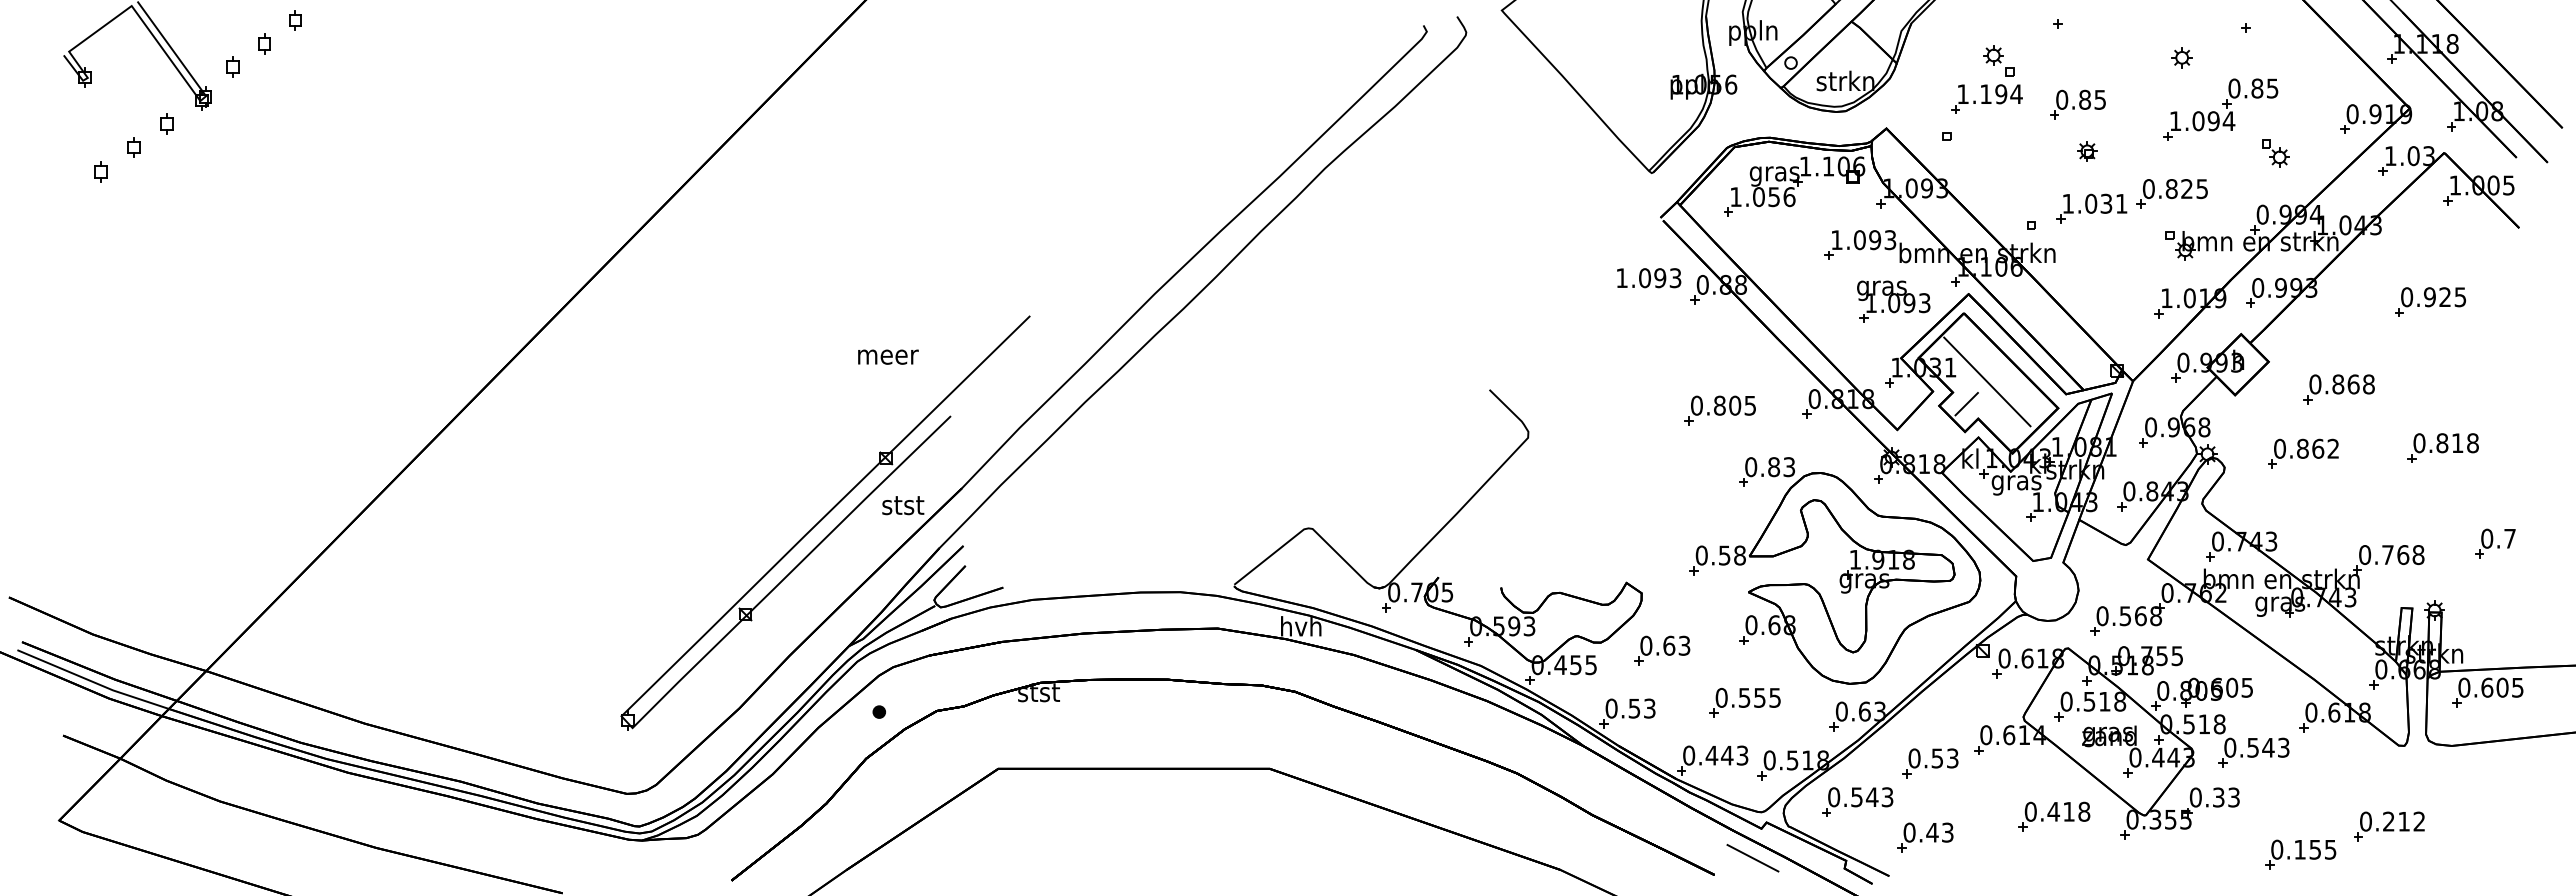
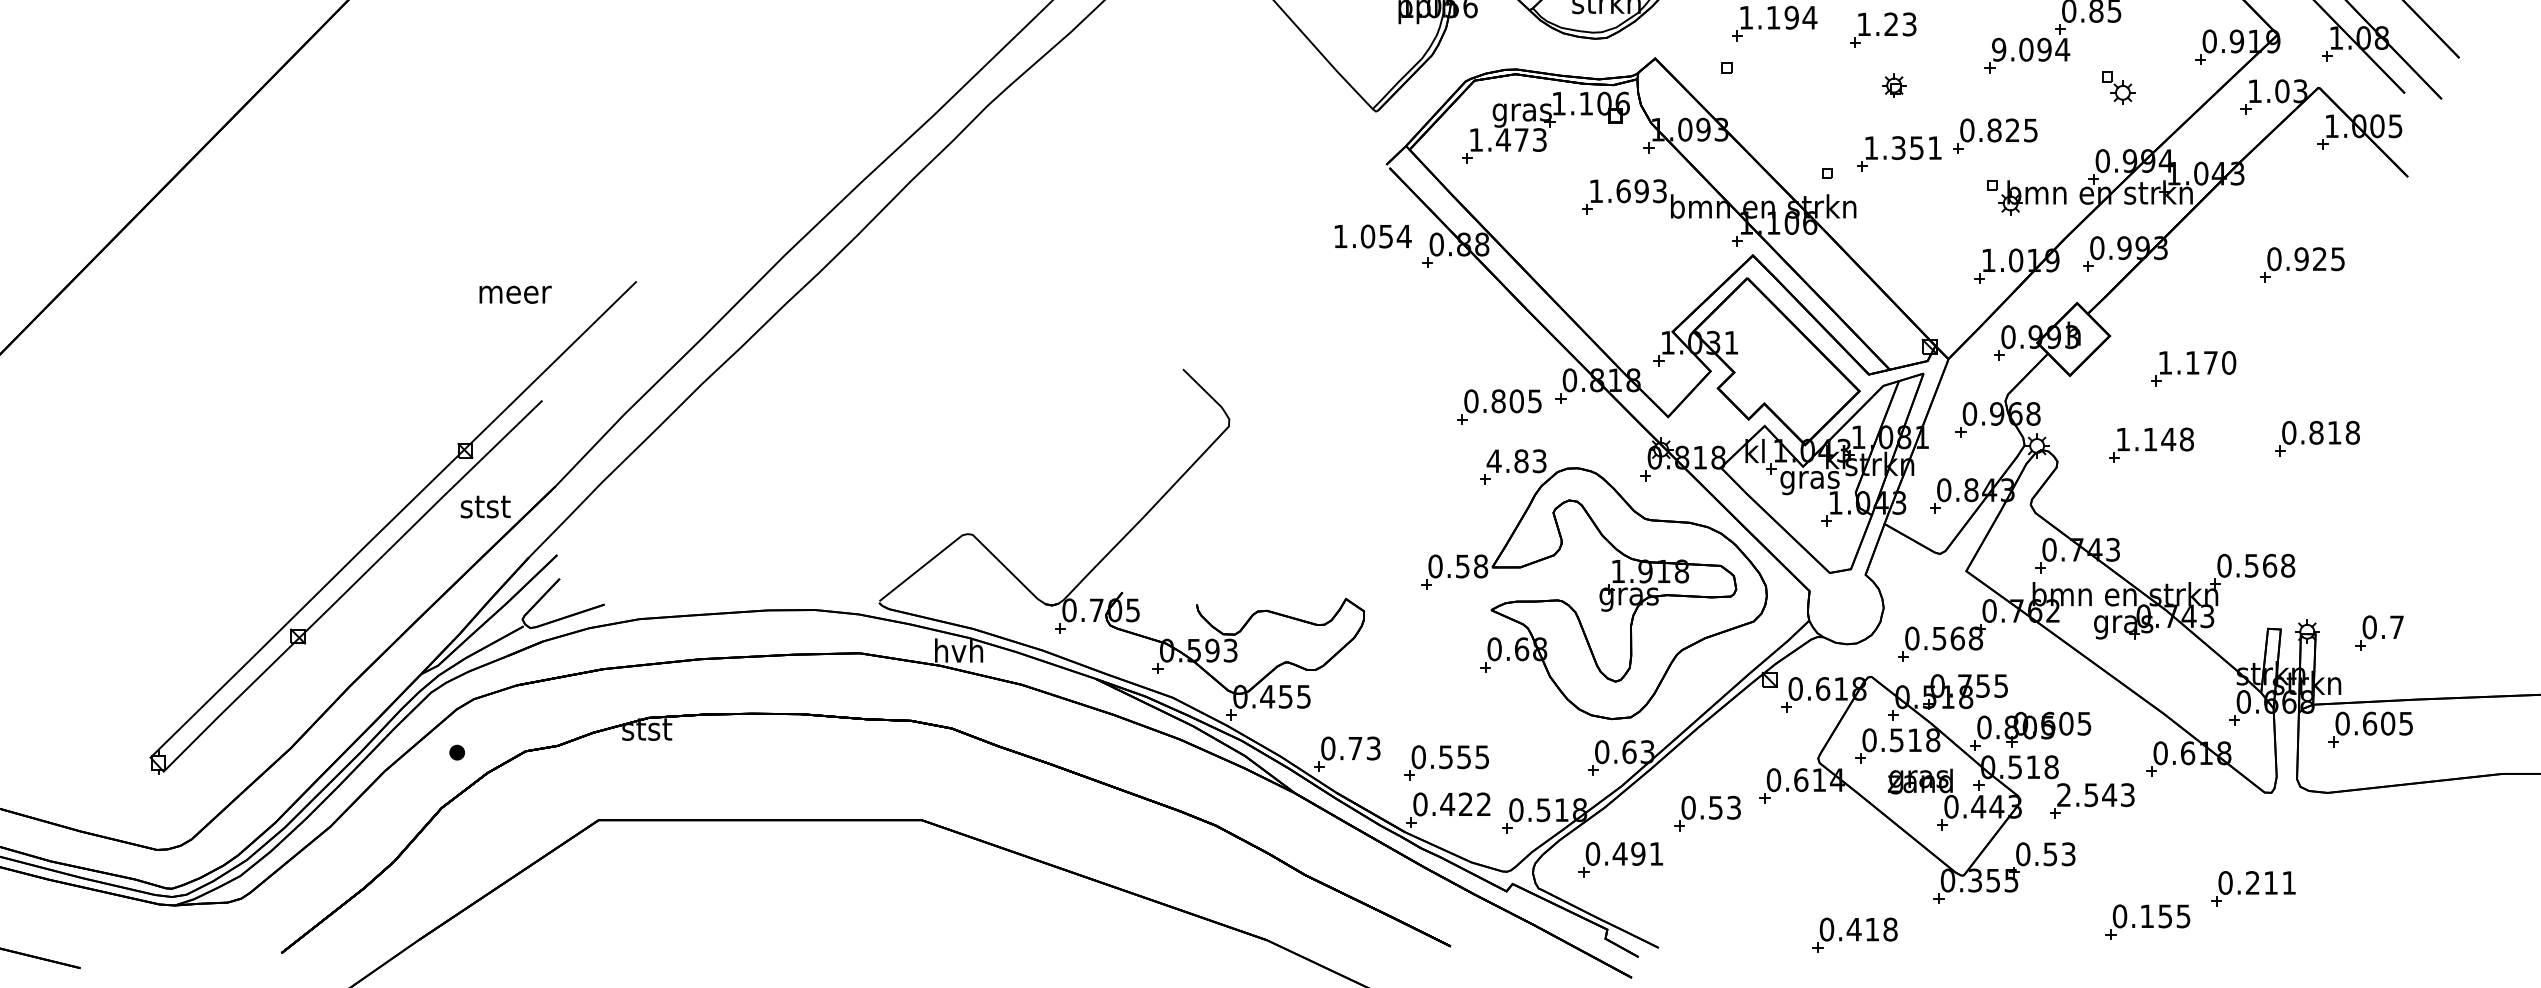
text: (2080, 99) -> (1886, 23), 0.85 -> 1.23
text: (2175, 121) -> (1999, 50), 1.094 -> 9.094
text: (1773, 197) -> (1520, 140), 1.056 -> 1.473
text: (2098, 203) -> (1907, 147), 1.031 -> 1.351
text: (1859, 239) -> (1623, 190), 1.093 -> 1.693
text: (1667, 278) -> (1394, 236), 1.093 -> 1.054
part: (1893, 301) -> (1663, 264), removed
text: (888, 356) -> (515, 293), moved
line: (1987, 381) -> (1775, 359), removed
text: (2341, 384) -> (2196, 362), 0.868 -> 1.170
line: (1966, 403) -> (1750, 385), removed
part: (1719, 410) -> (1498, 406), moved
text: (2306, 448) -> (2154, 439), 0.862 -> 1.148
text: (1750, 467) -> (1493, 461), 0.83 -> 4.83
part: (2495, 543) -> (2379, 632), moved
text: (2387, 555) -> (2251, 566), 0.768 -> 0.568
part: (1662, 650) -> (1388, 679), removed
part: (1744, 702) -> (1445, 762), moved
text: (1634, 708) -> (1355, 748), 0.53 -> 0.73
text: (2230, 747) -> (2064, 794), 0.543 -> 2.543
text: (1734, 755) -> (1474, 804), 0.443 -> 0.422
text: (2218, 796) -> (2050, 853), 0.33 -> 0.53
text: (1871, 797) -> (1637, 854), 0.543 -> 0.491
part: (2054, 816) -> (1855, 935), moved
text: (2418, 821) -> (2288, 882), 0.212 -> 0.211
part: (1925, 837) -> (1701, 901), removed
line: (1752, 857) -> (1495, 925), removed

